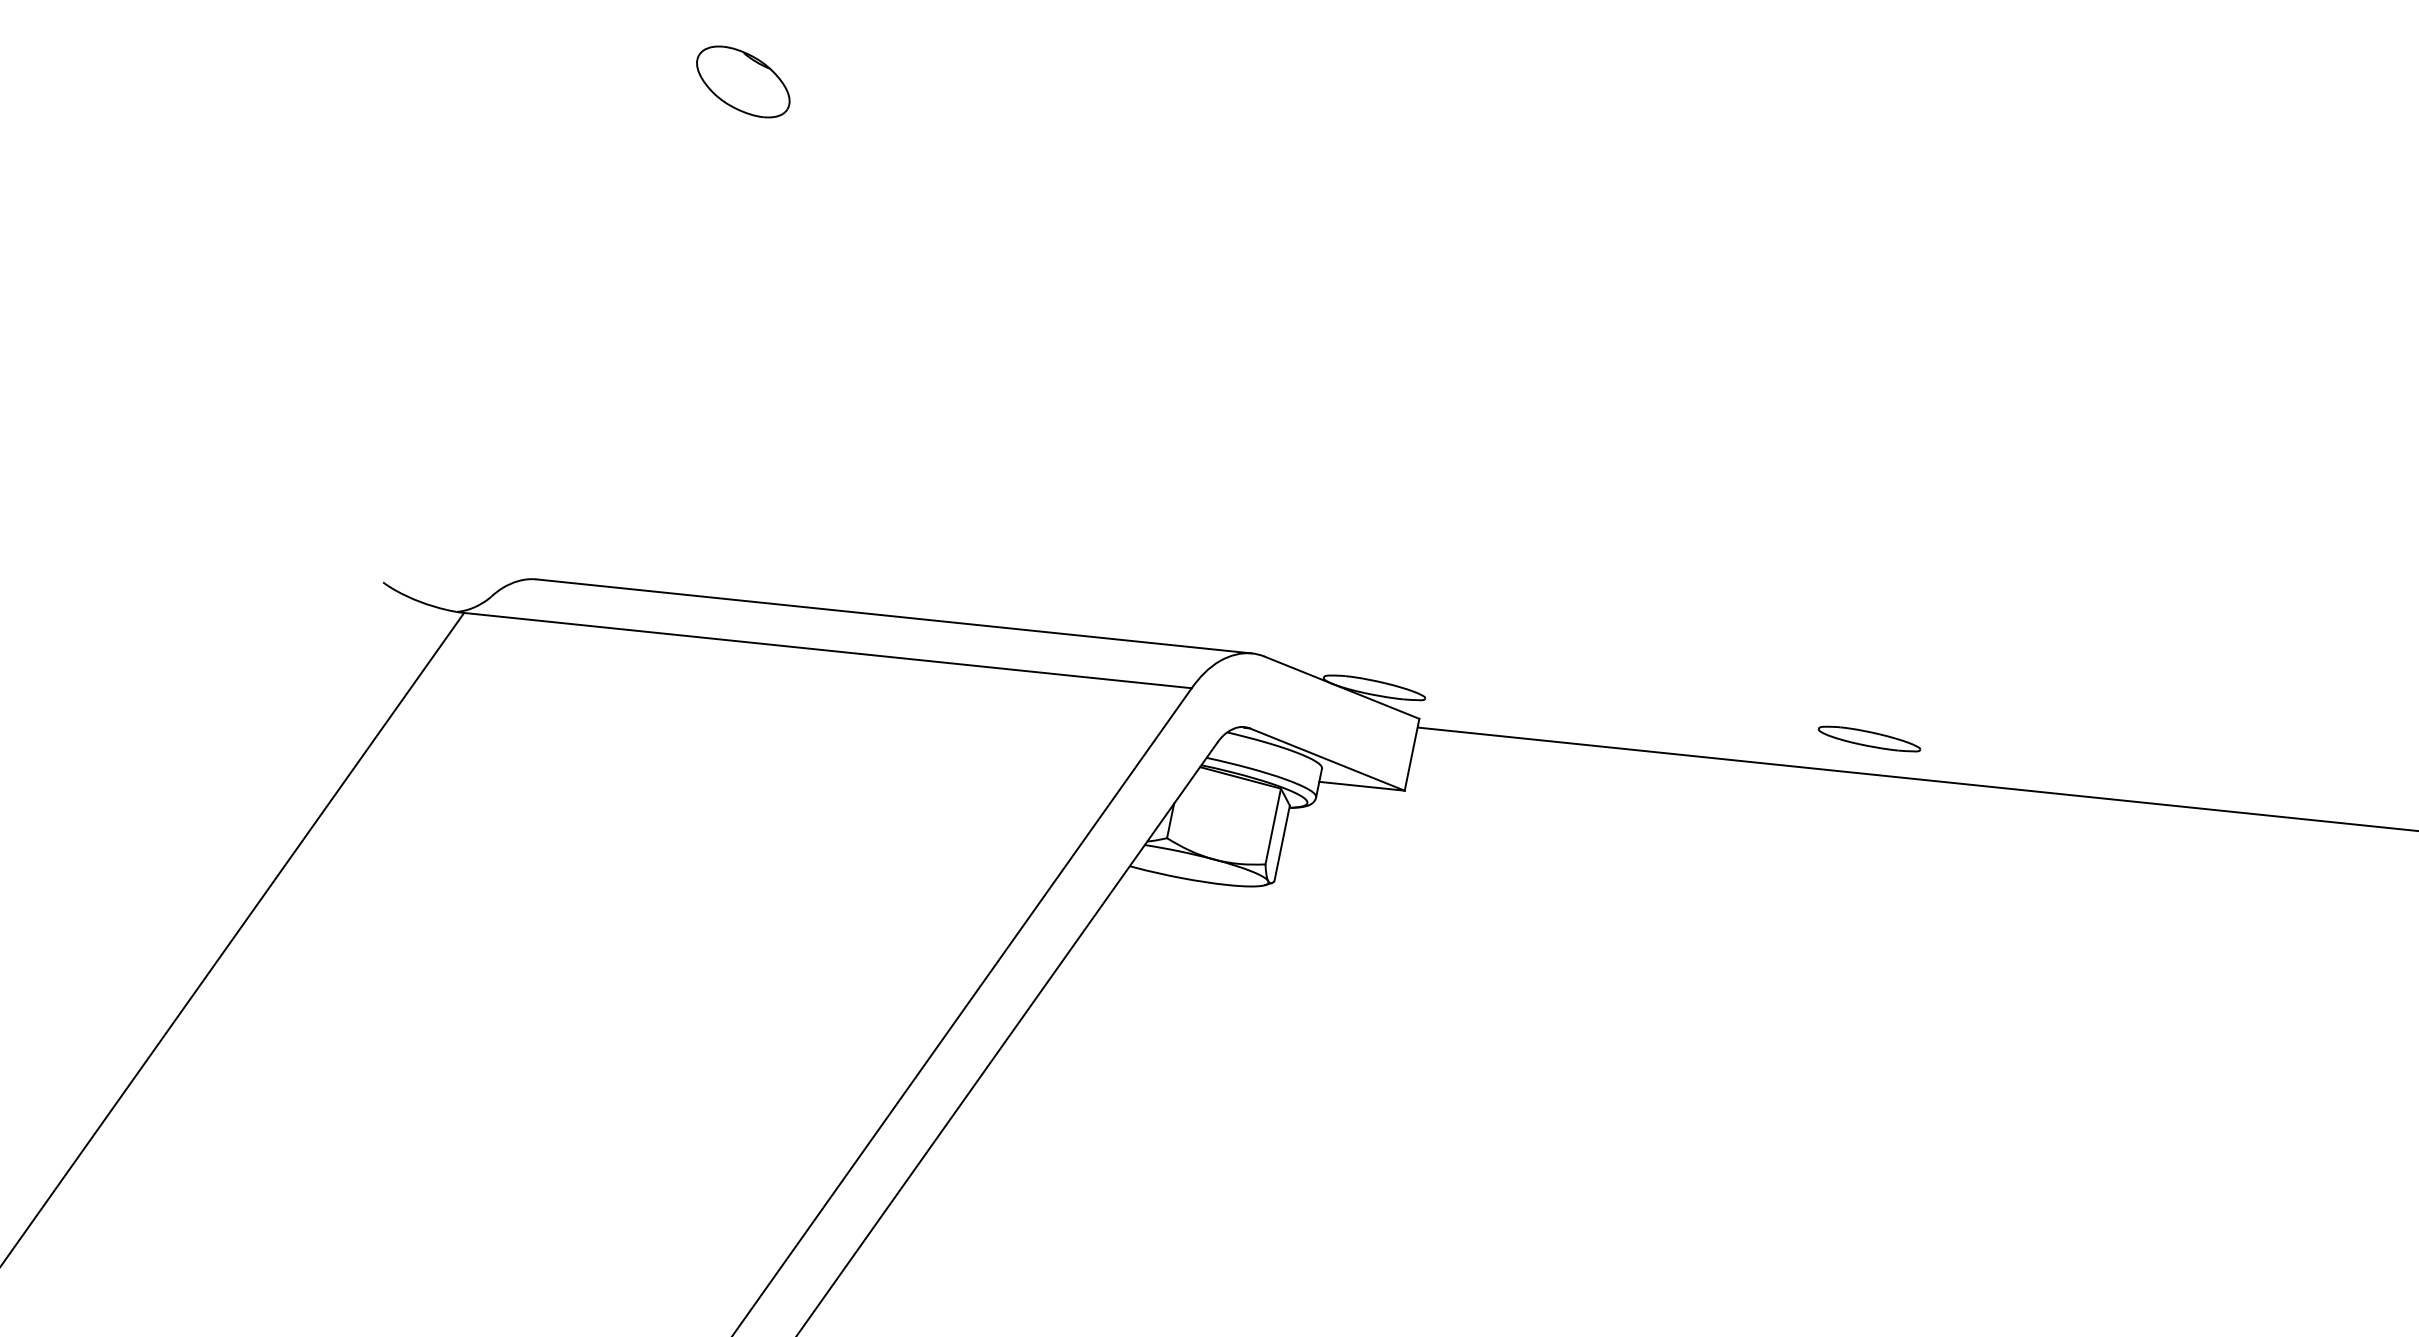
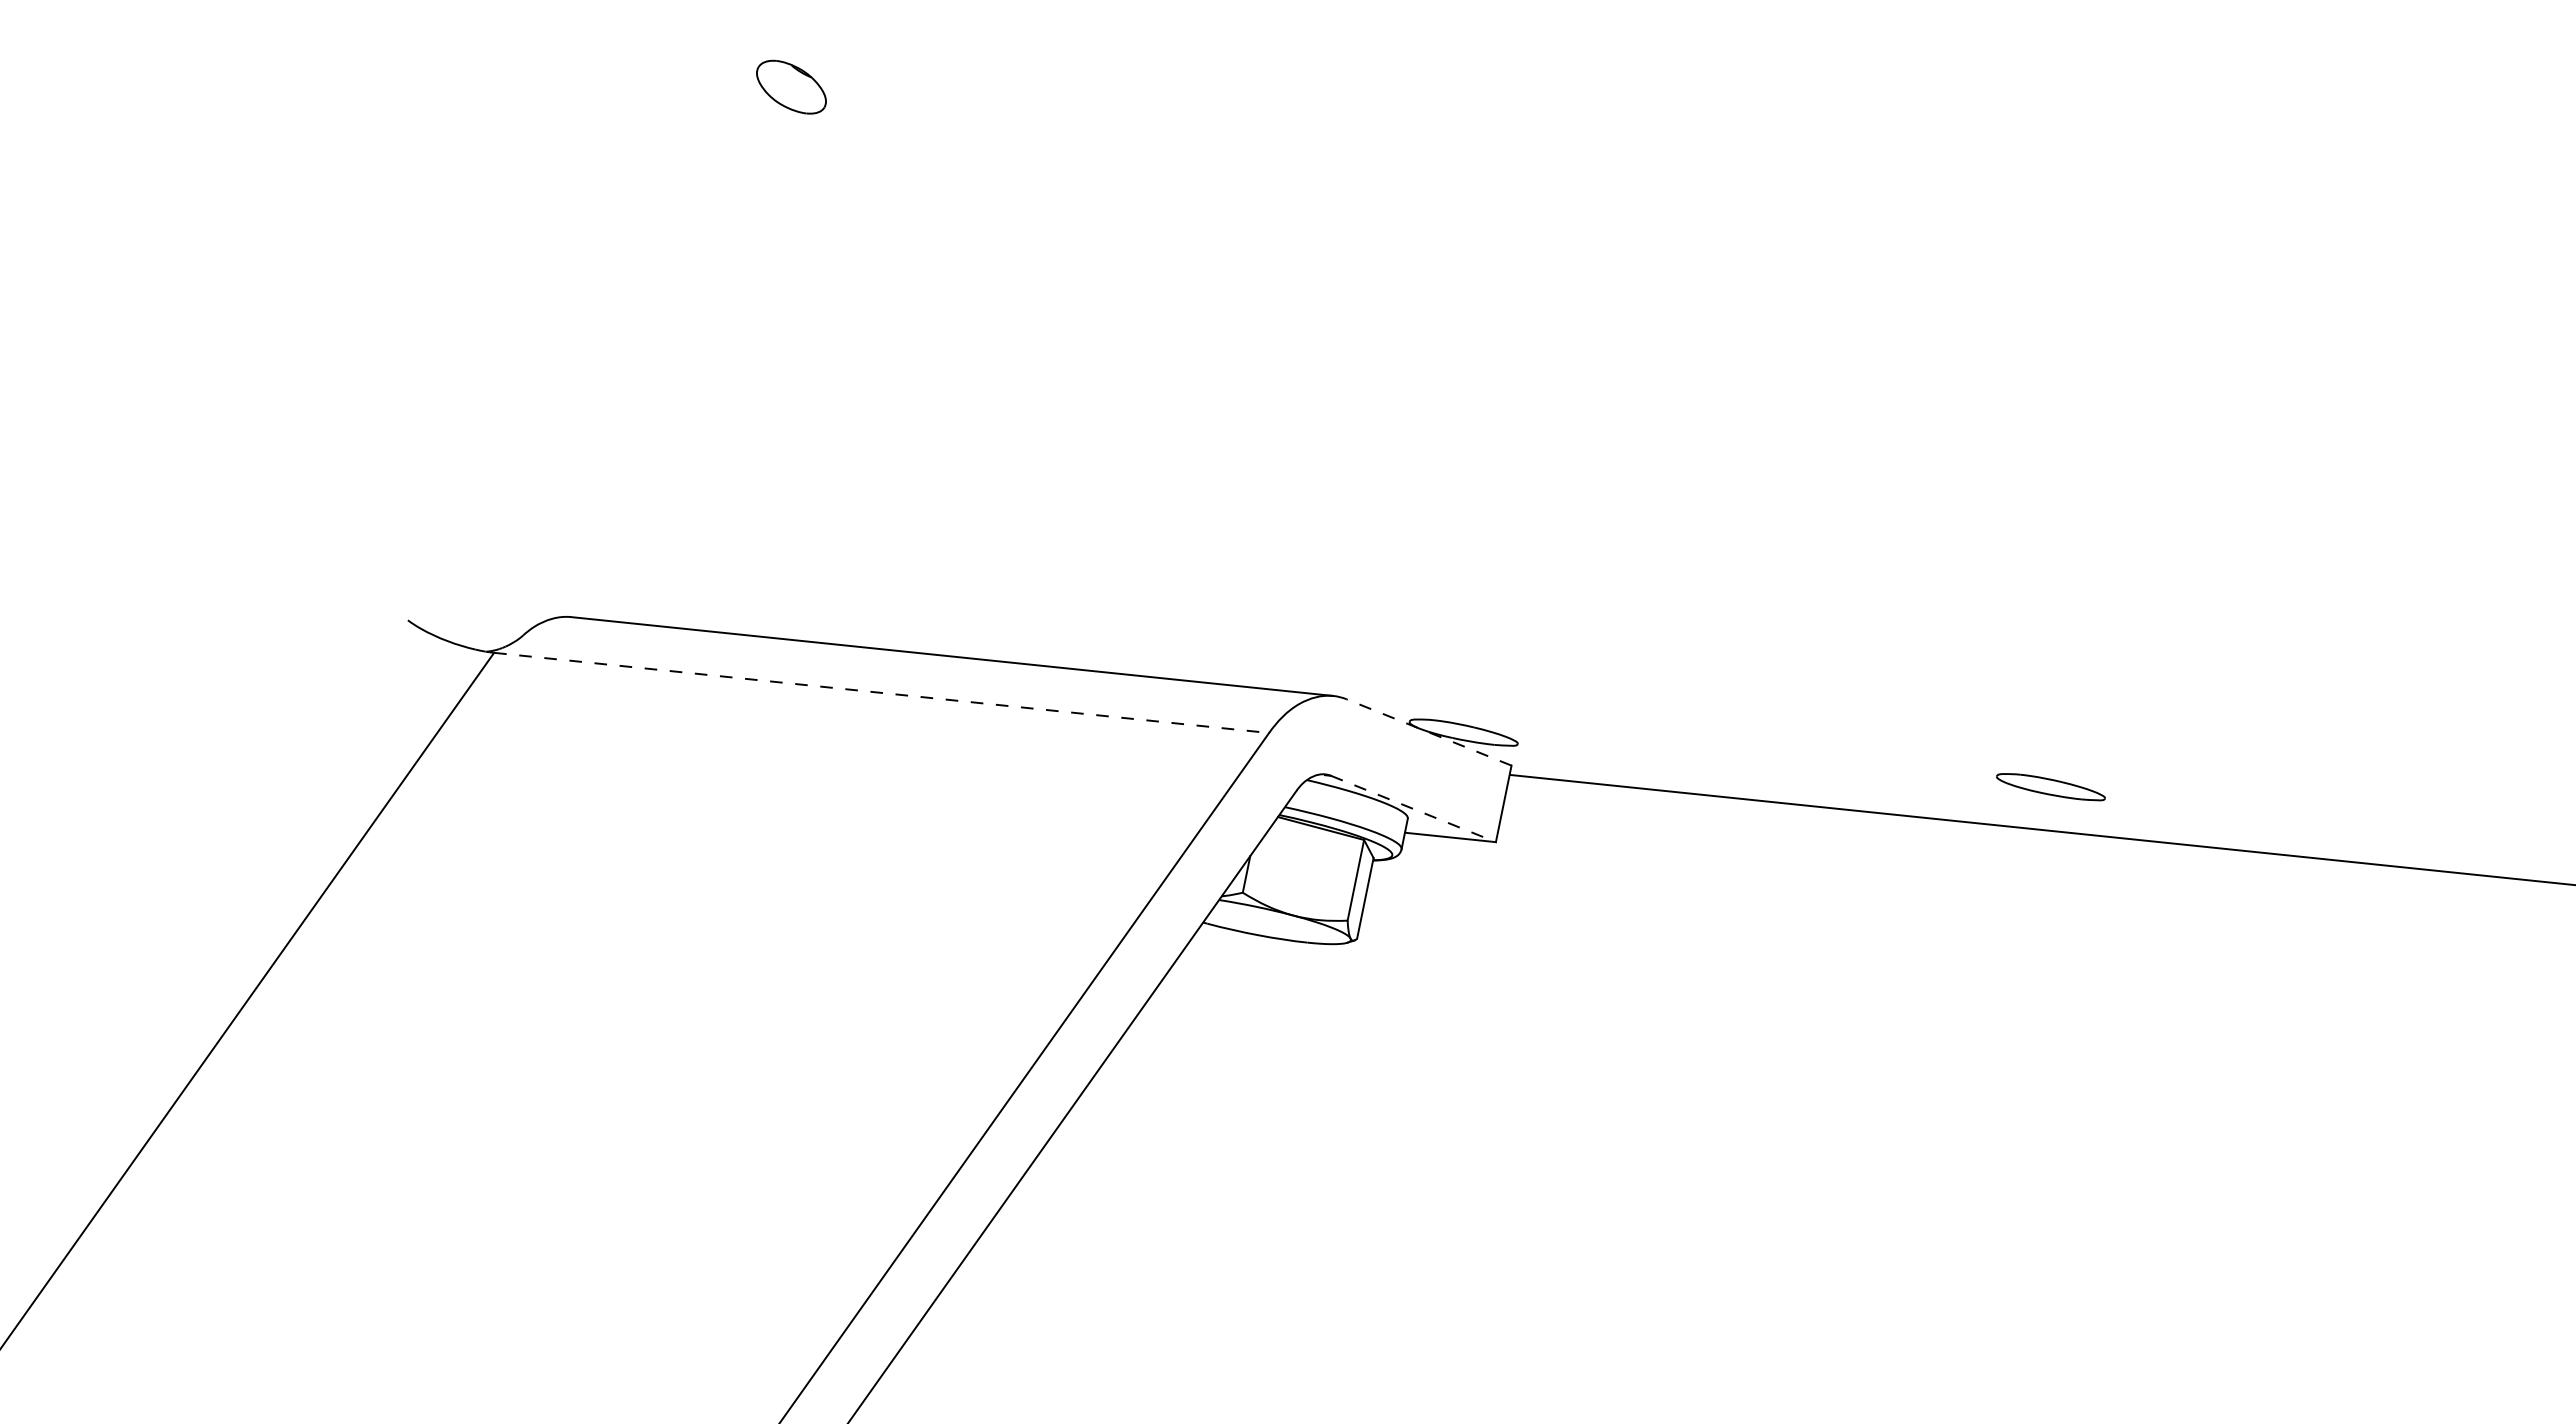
part: (743, 81) -> (791, 86), size x0.7
line: (827, 650) -> (881, 692), solid -> dashed
line: (1342, 687) -> (1429, 732), solid -> dashed
part: (1869, 739) -> (2050, 787), moved
line: (1327, 759) -> (1413, 808), solid -> dashed

